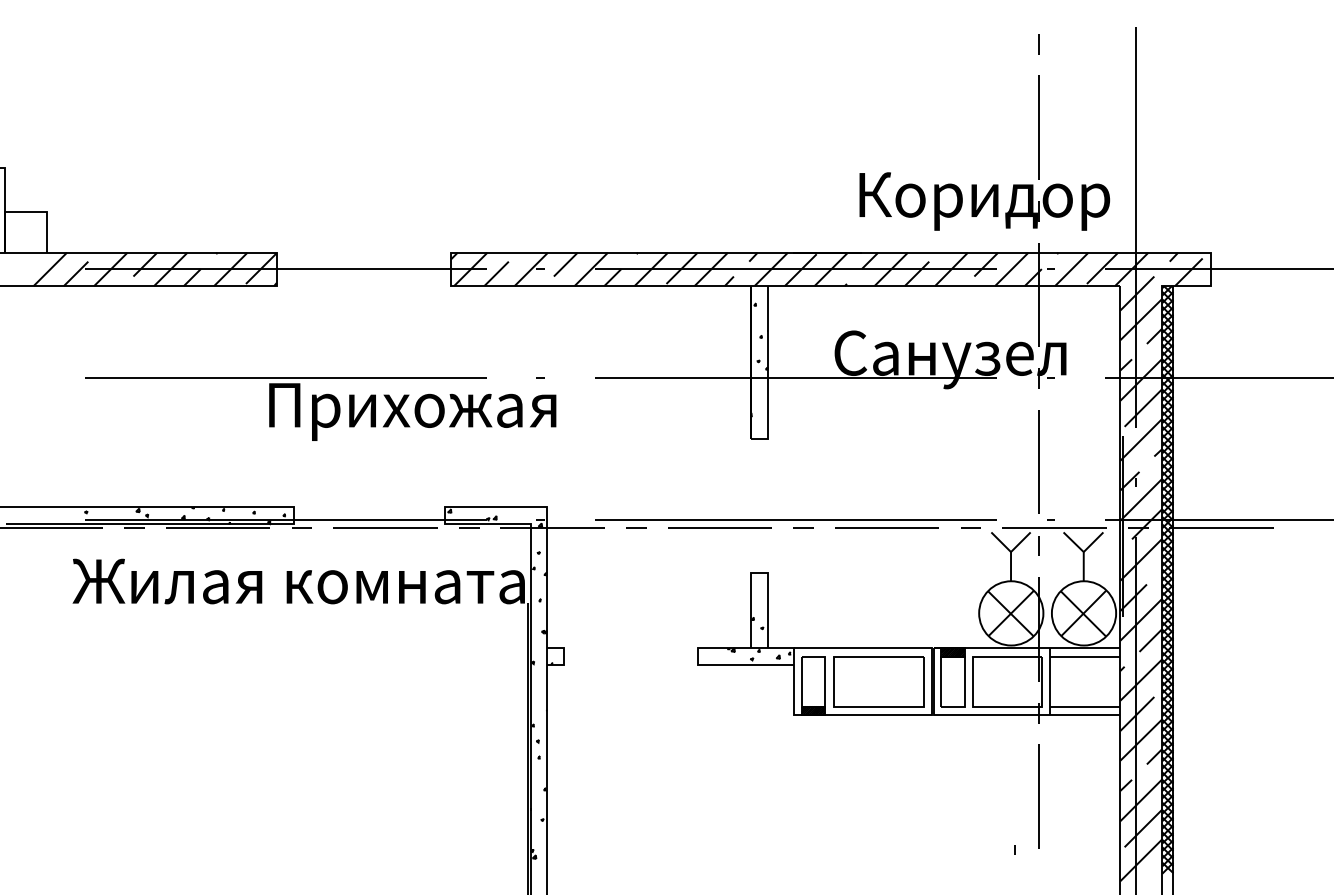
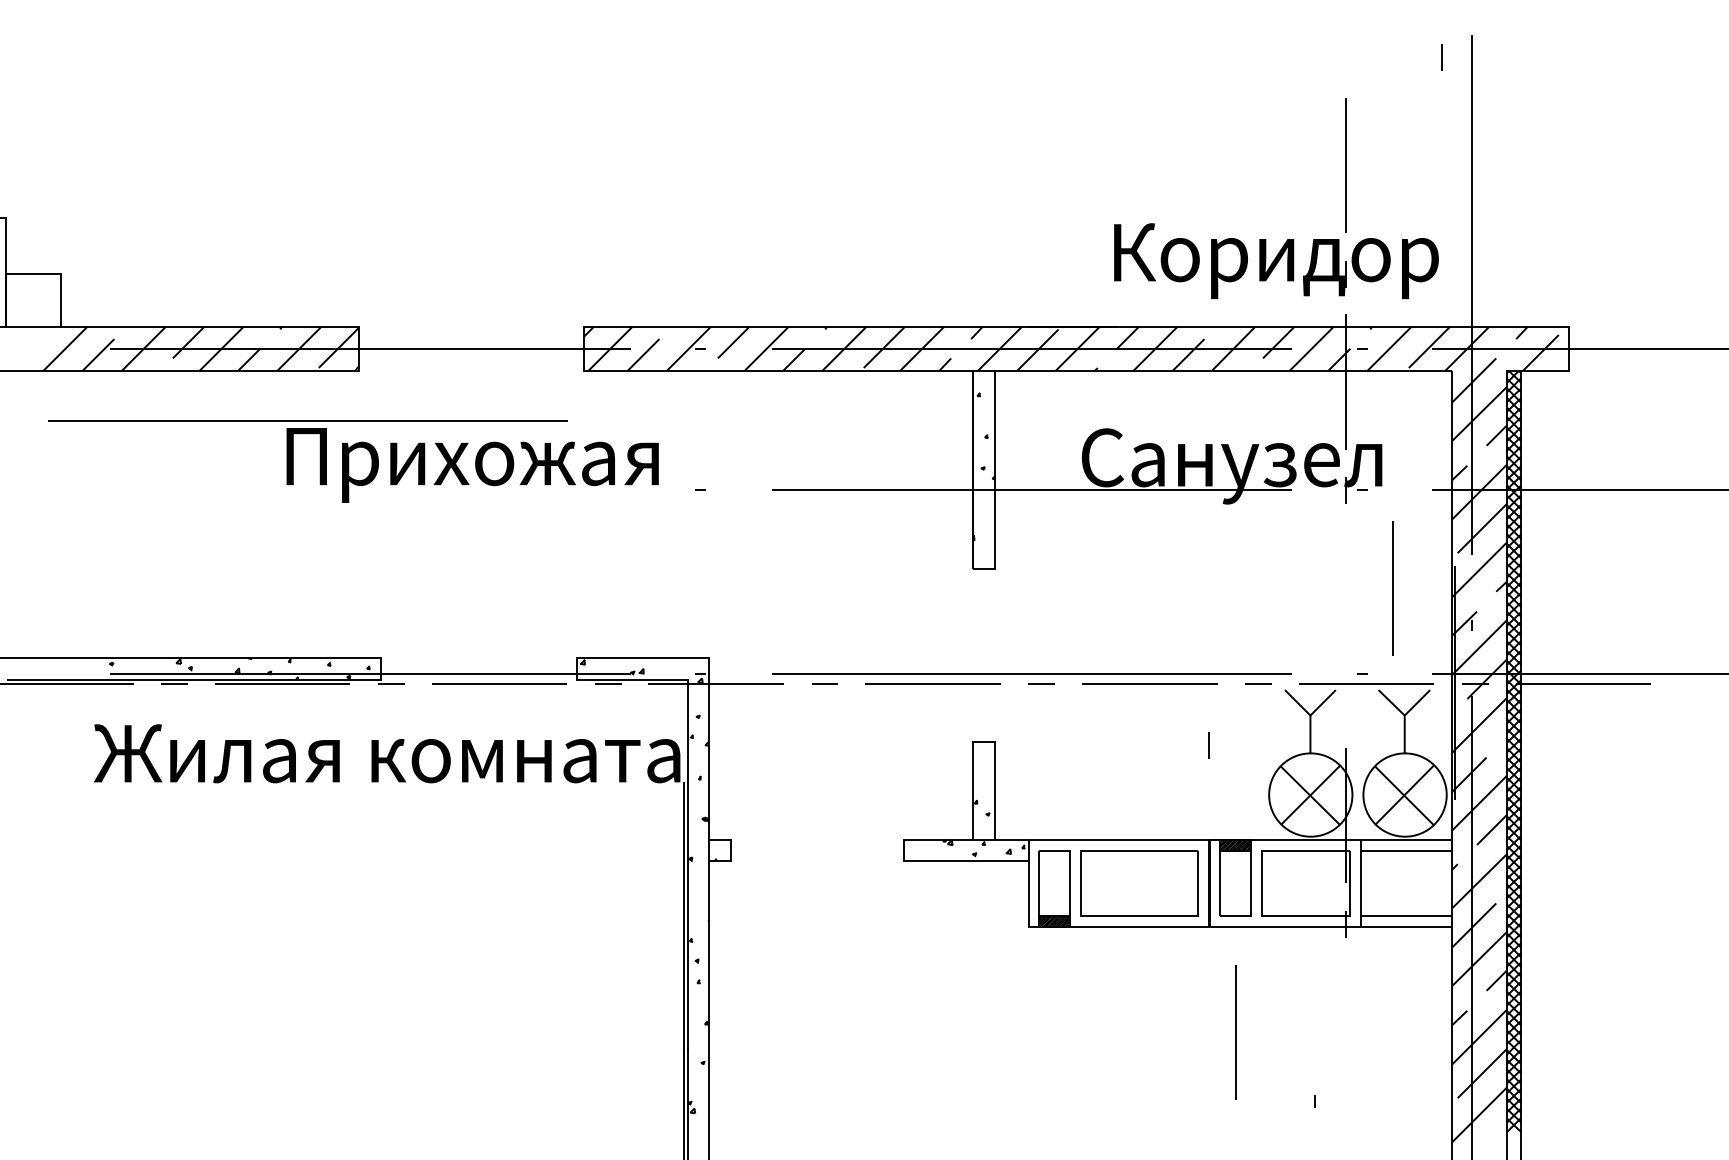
line: (1038, 44) -> (1442, 57), moved
part: (320, 408) -> (353, 460), moved
line: (1038, 461) -> (1392, 587), moved
line: (1038, 545) -> (1208, 744), moved
line: (1038, 796) -> (1235, 1032), moved

